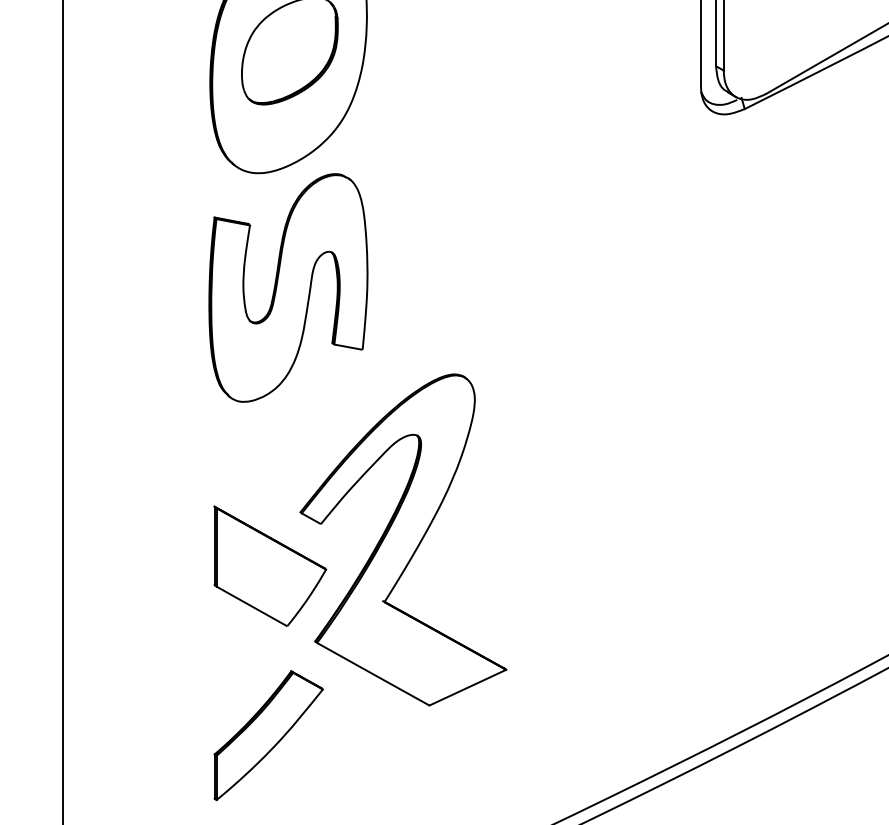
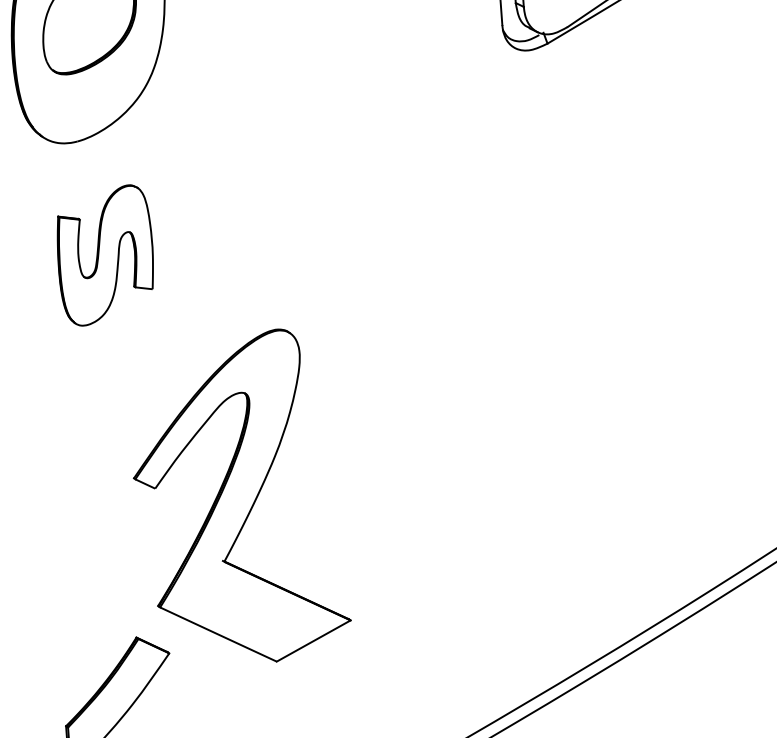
part: (288, 287) -> (105, 255), size x0.6
part: (270, 565) -> (107, 533), removed

